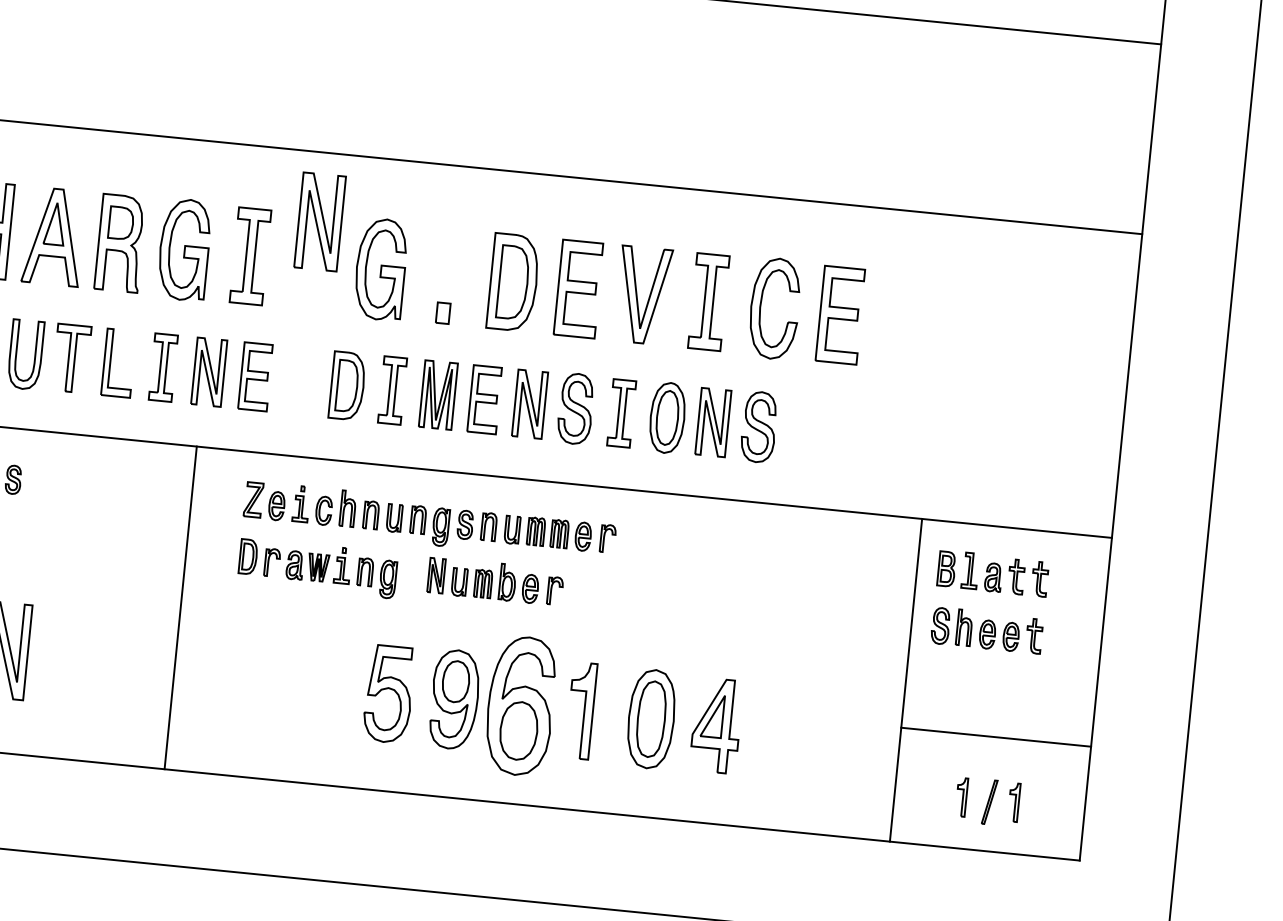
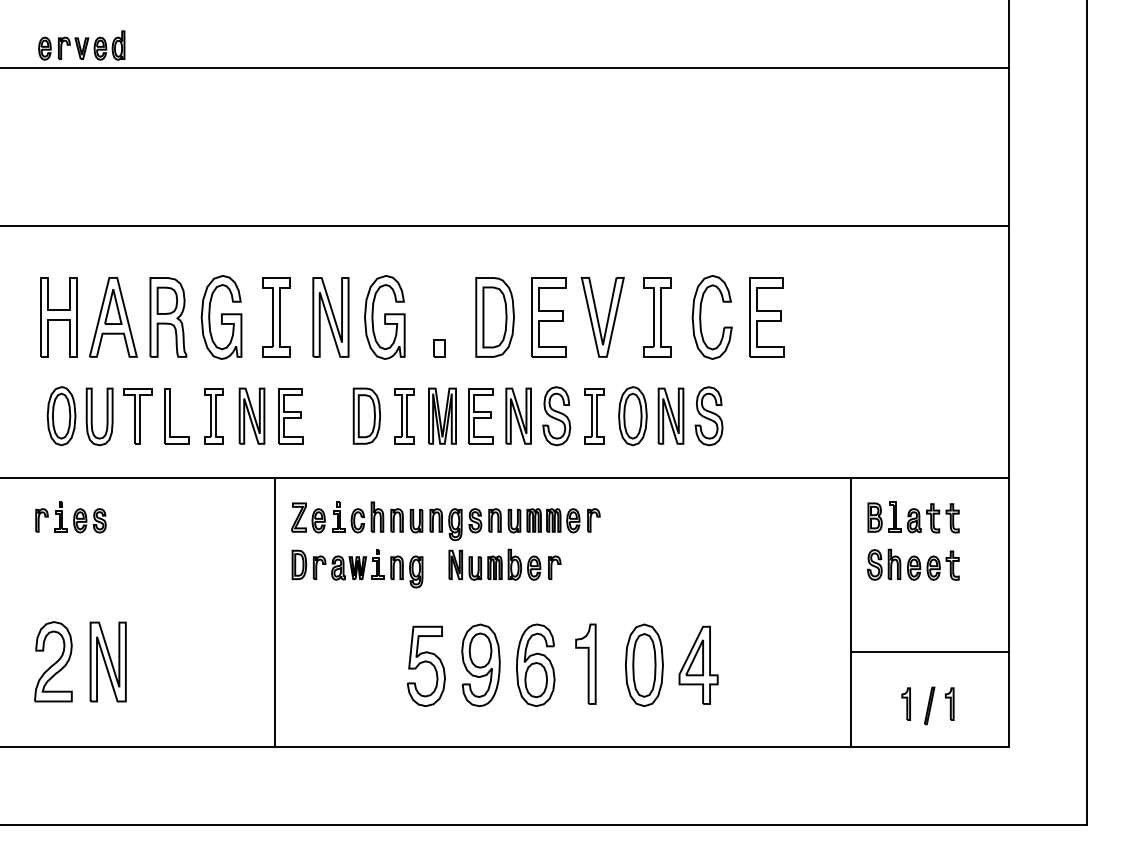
part: (319, 222) -> (330, 317), moved
line: (180, 607) -> (274, 612), moved
part: (520, 706) -> (535, 665), size x0.71

